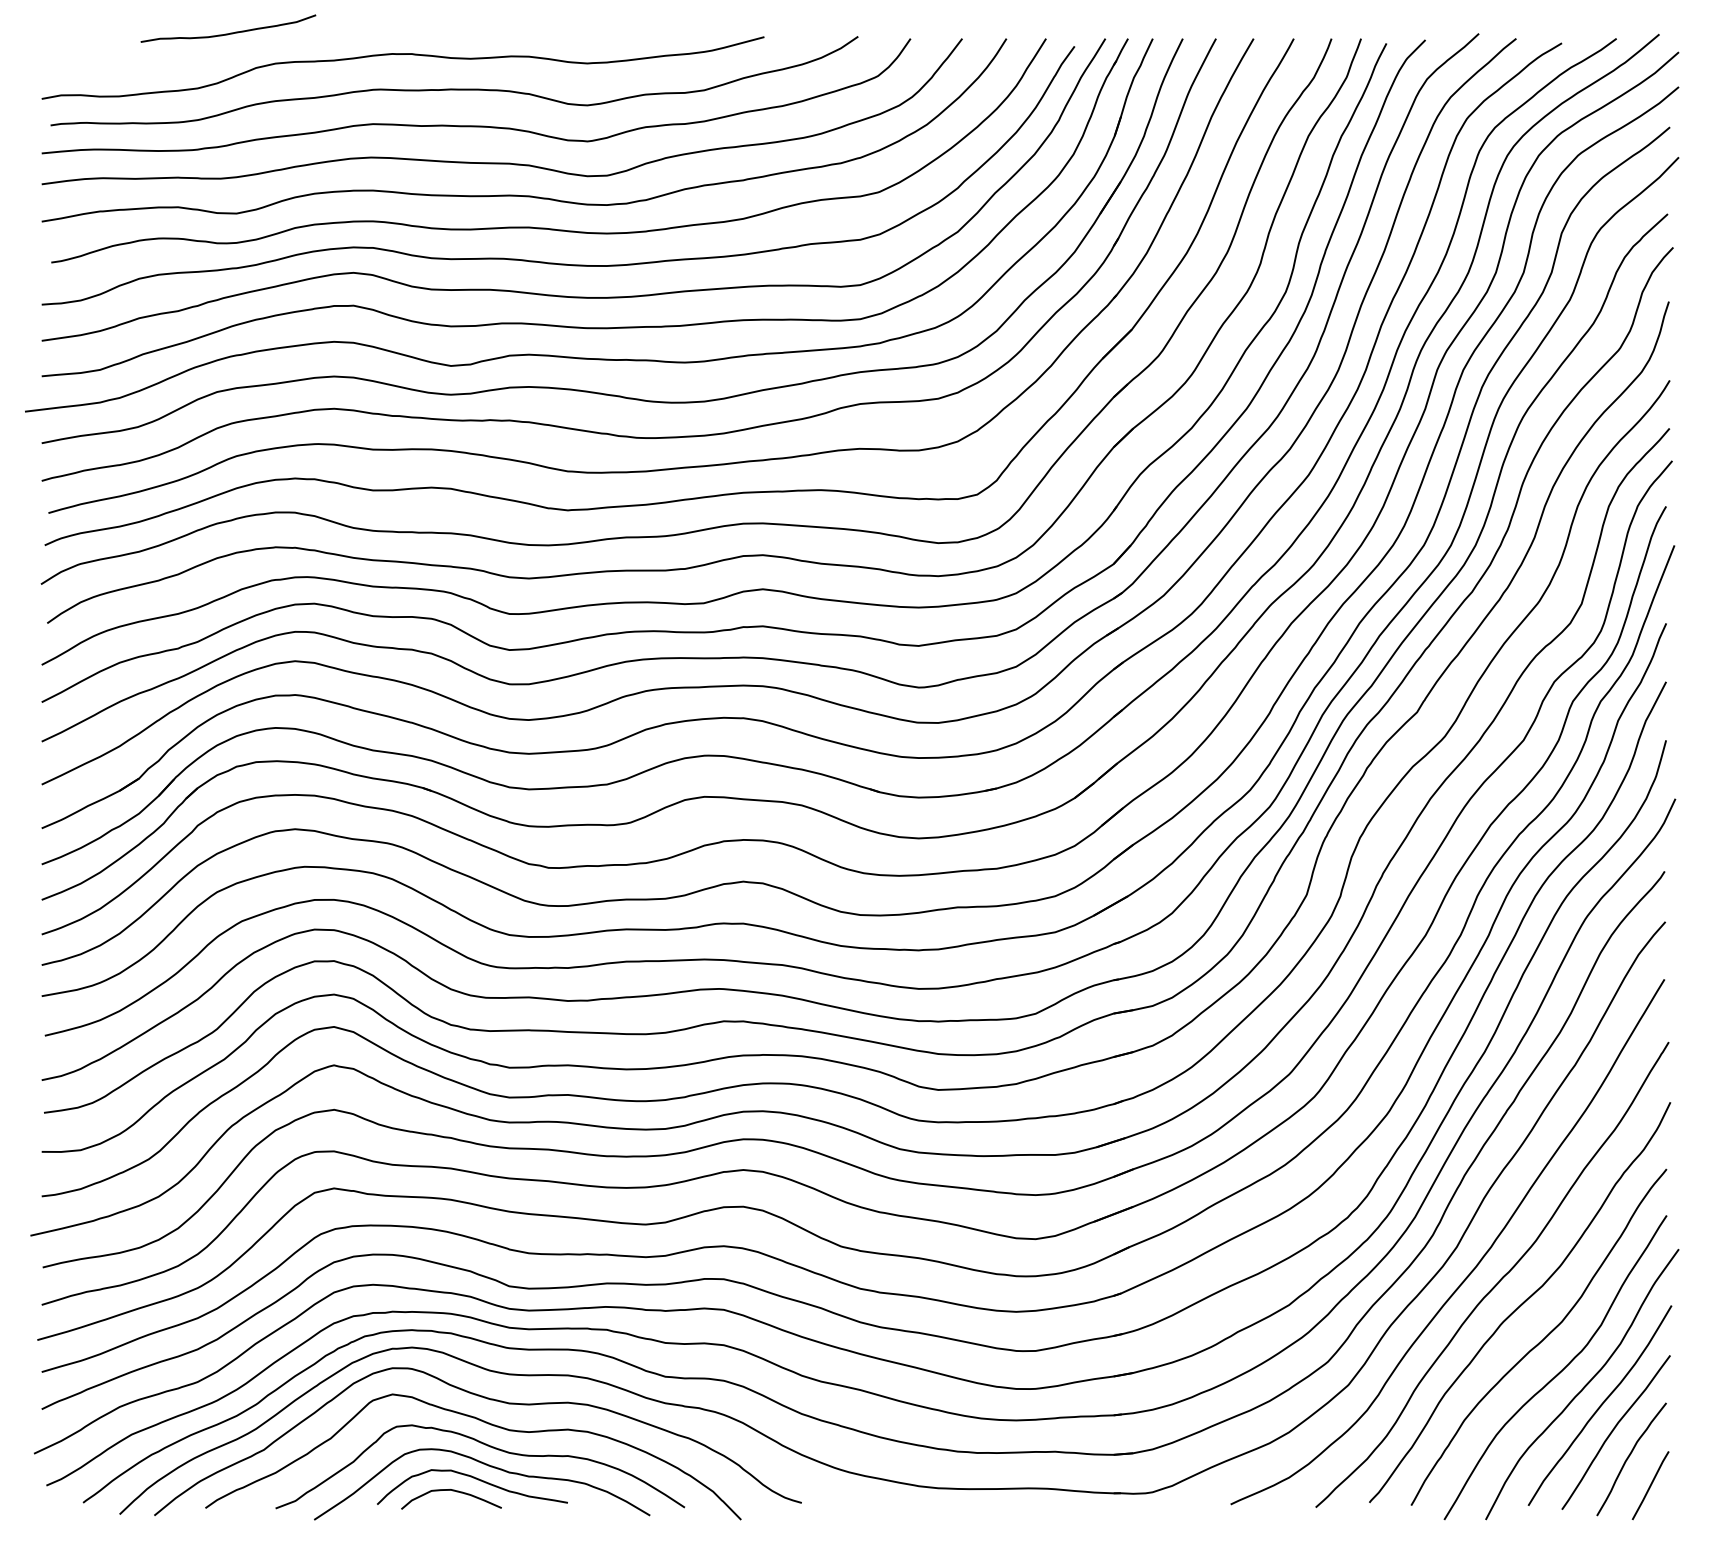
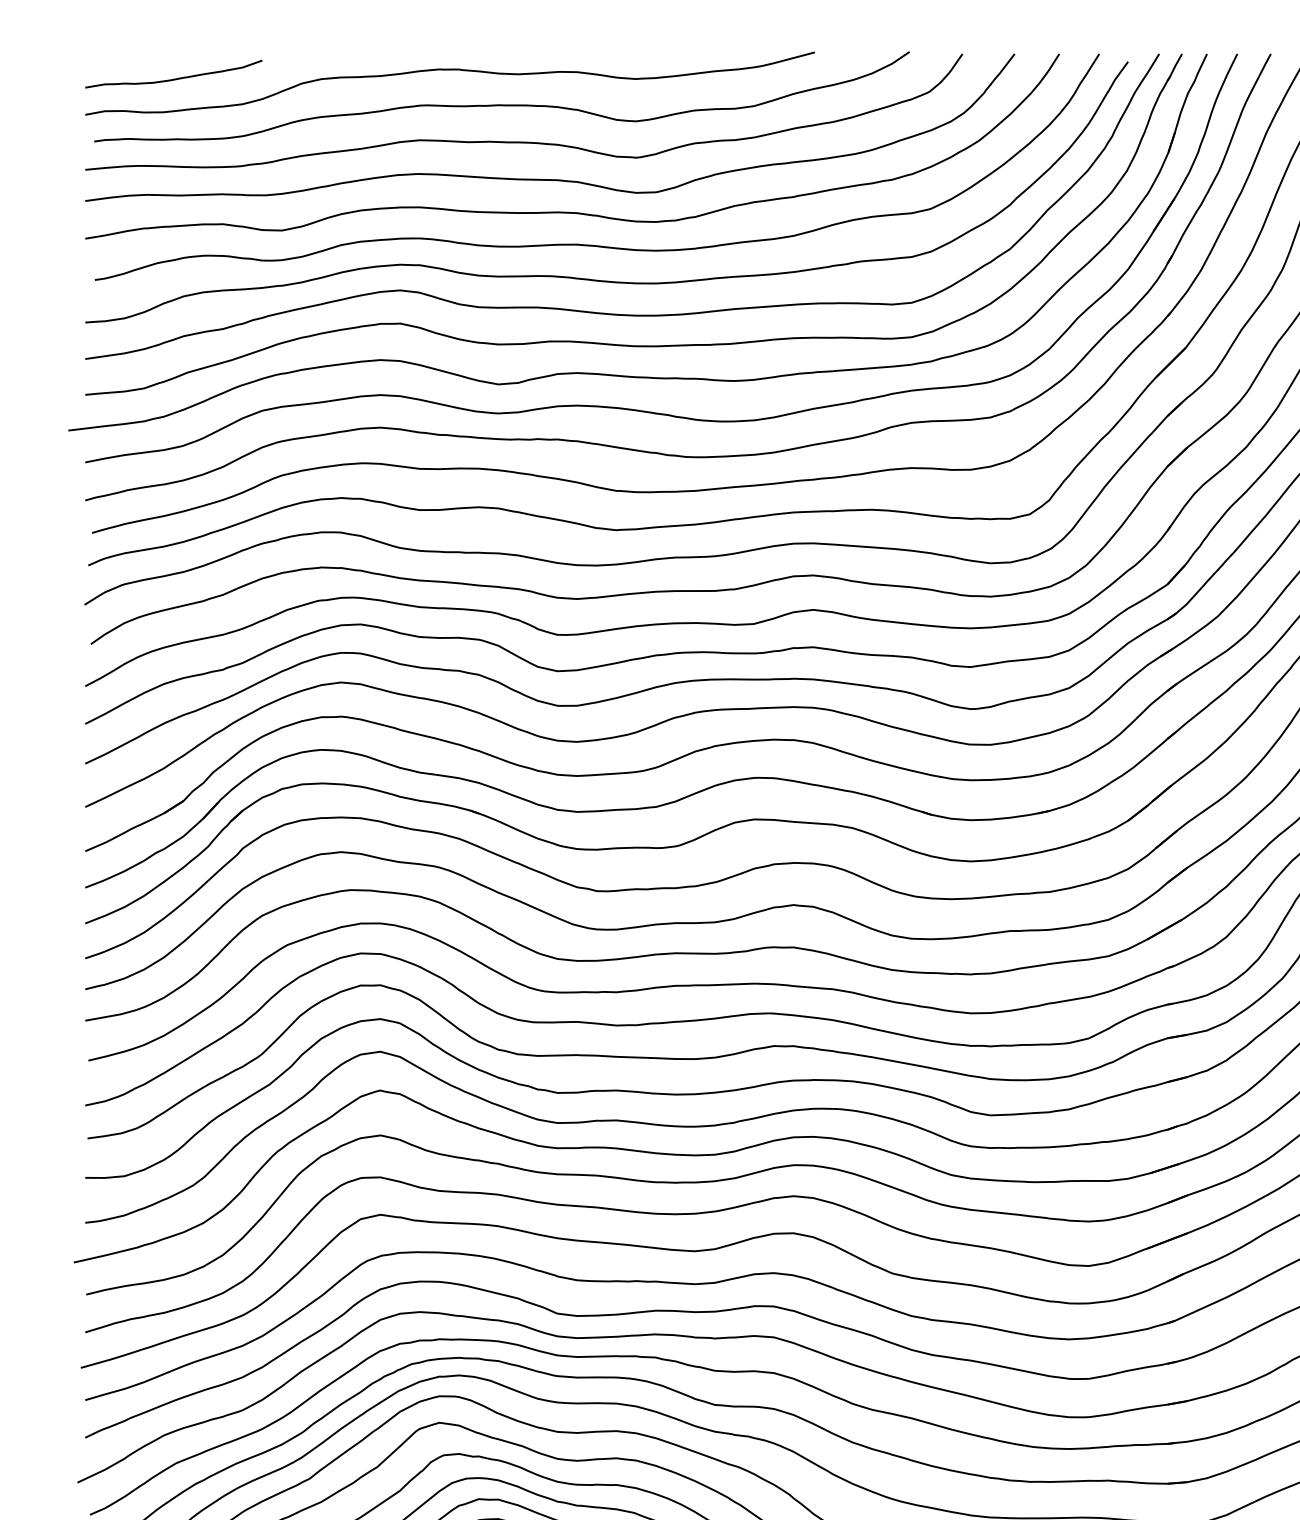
curve: (230, 32) -> (175, 78), moved

